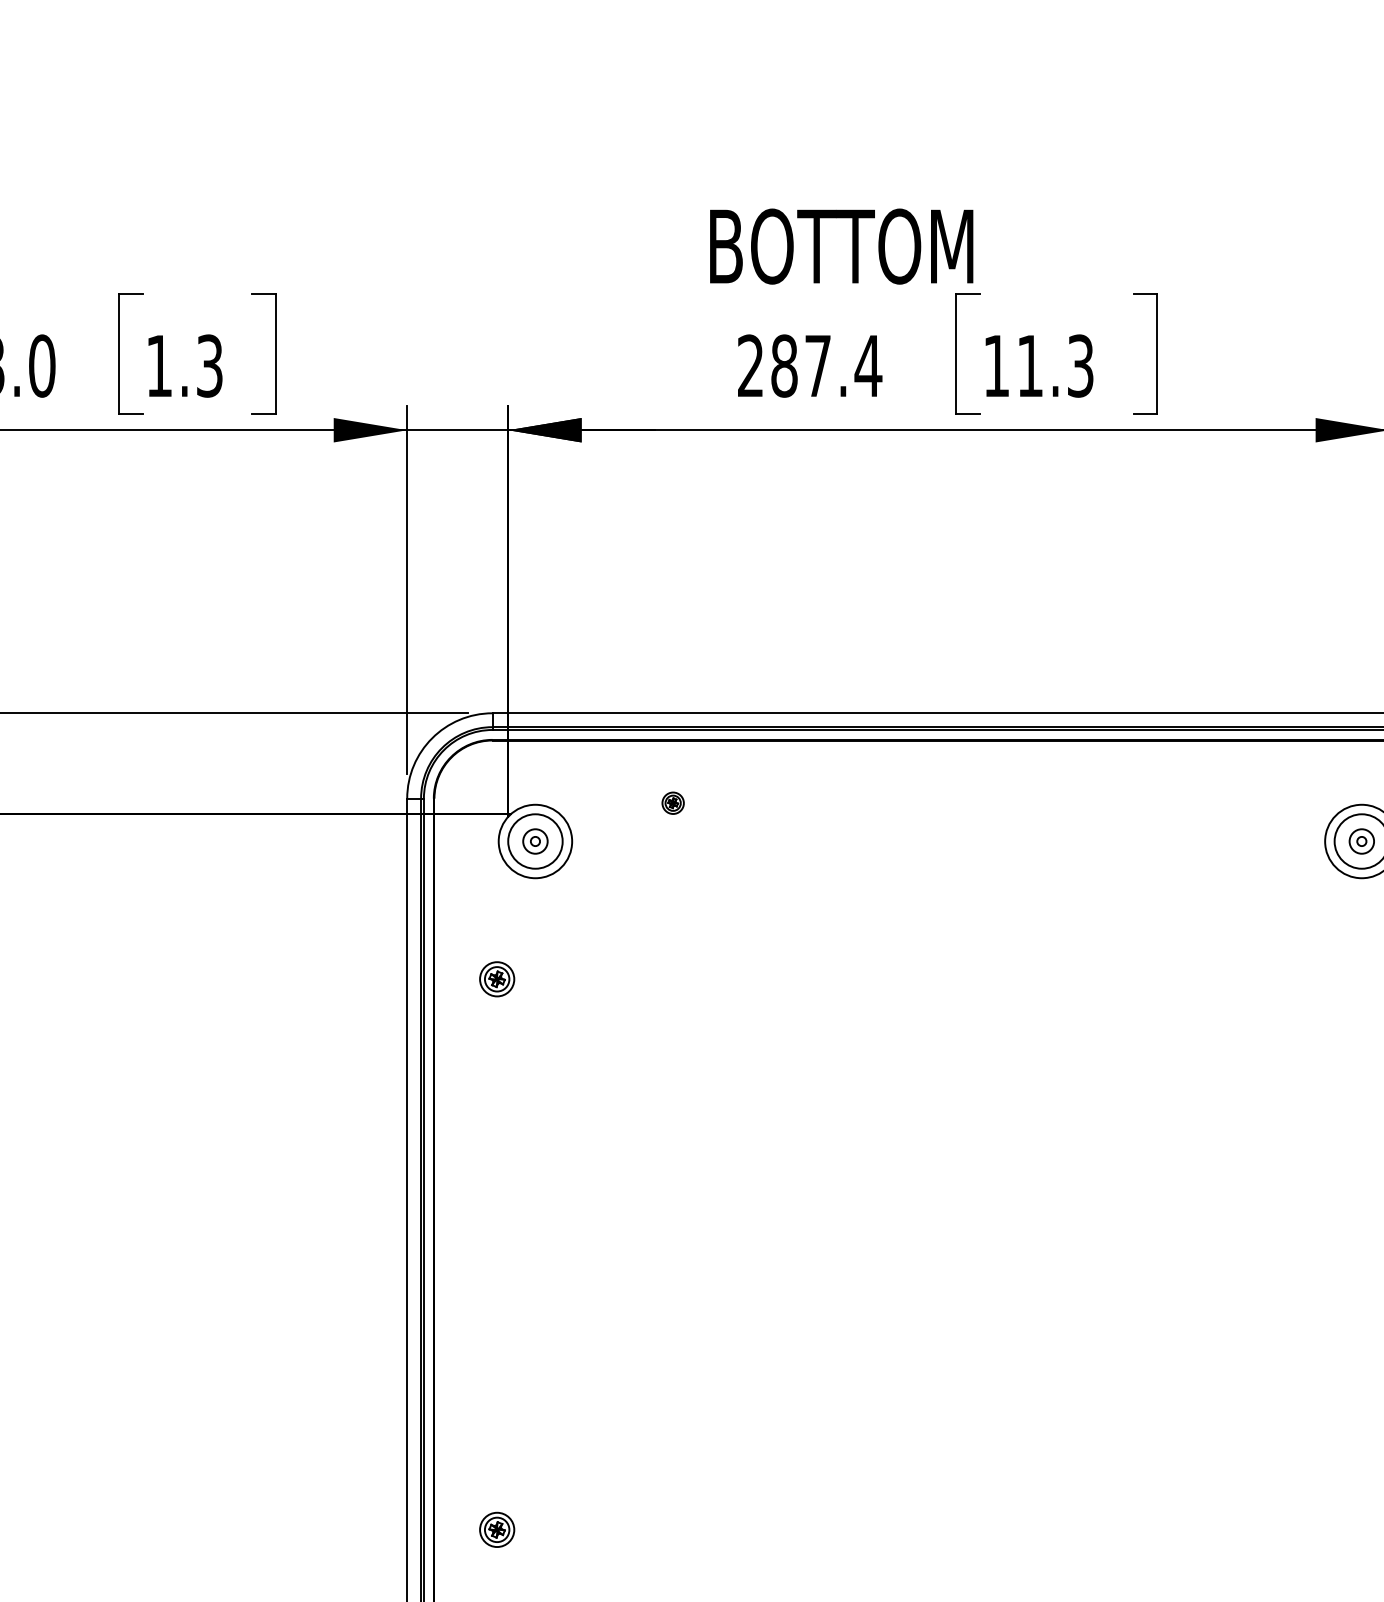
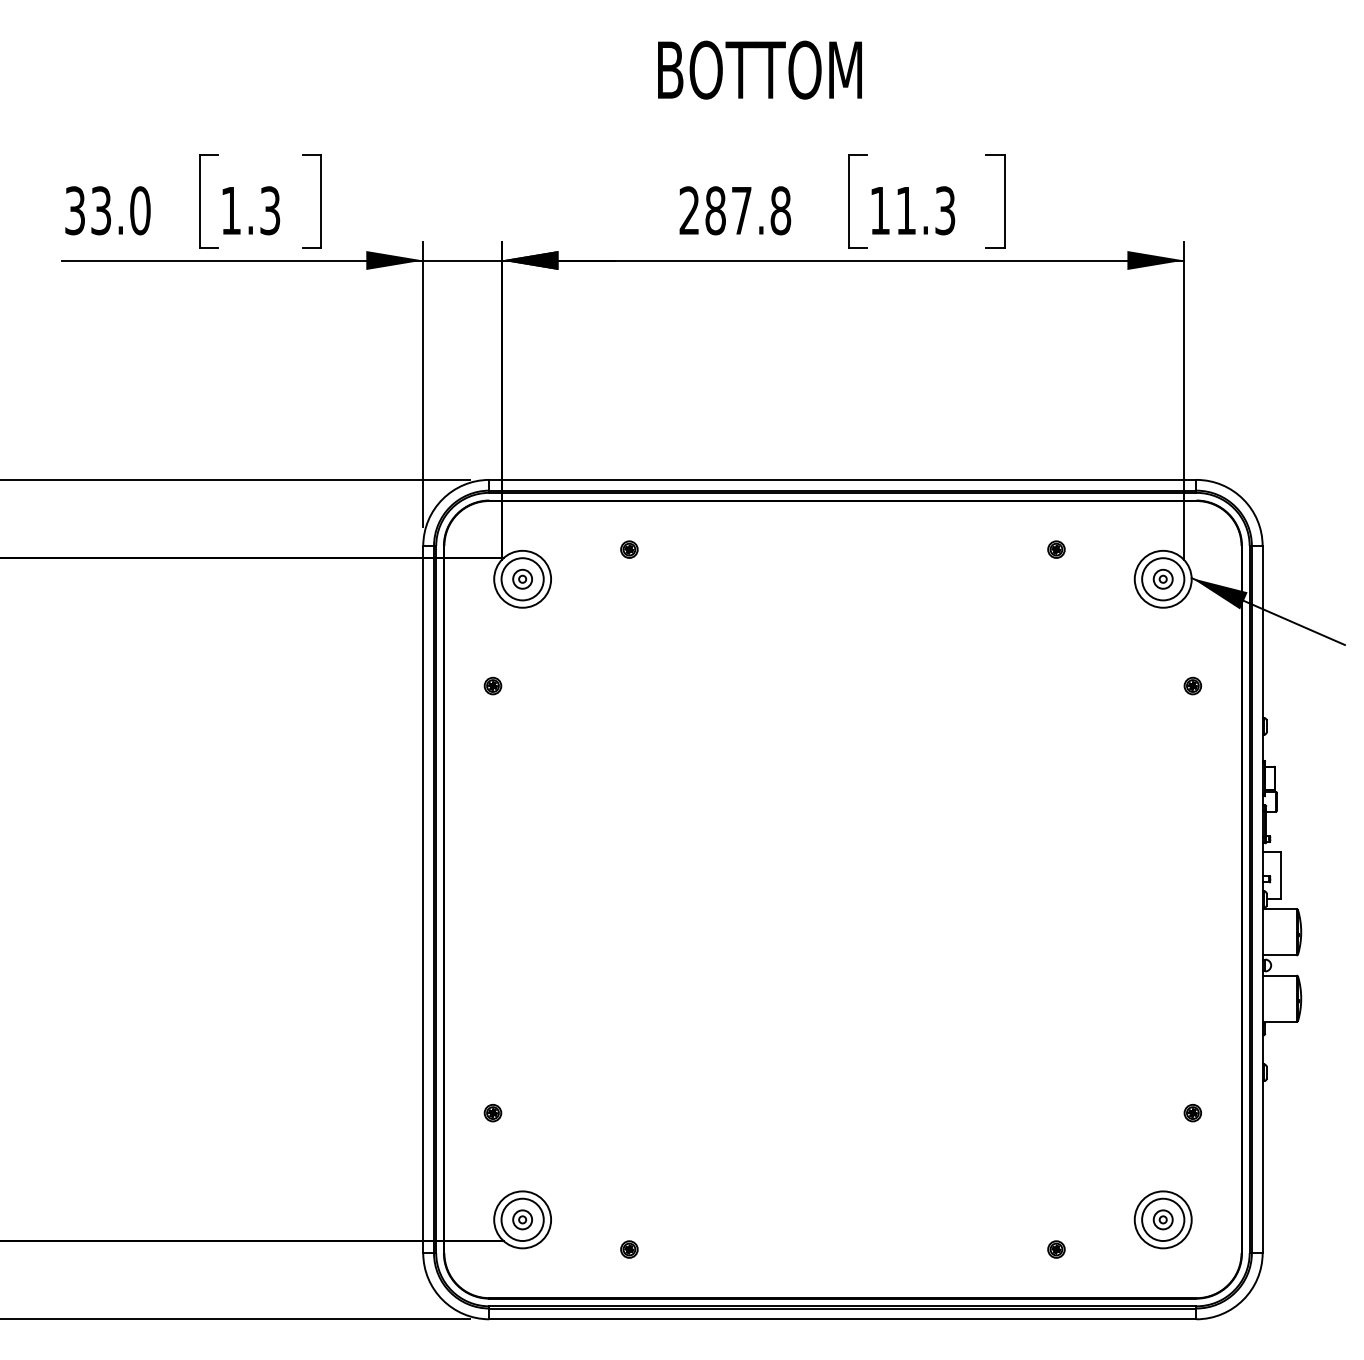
text: (840, 245) -> (759, 69), moved
text: (868, 365) -> (780, 210), 287.4 -> 287.8
part: (1224, 803) -> (1056, 549), added
part: (496, 978) -> (492, 685), size x0.62
part: (496, 1530) -> (492, 1113), size x0.62

